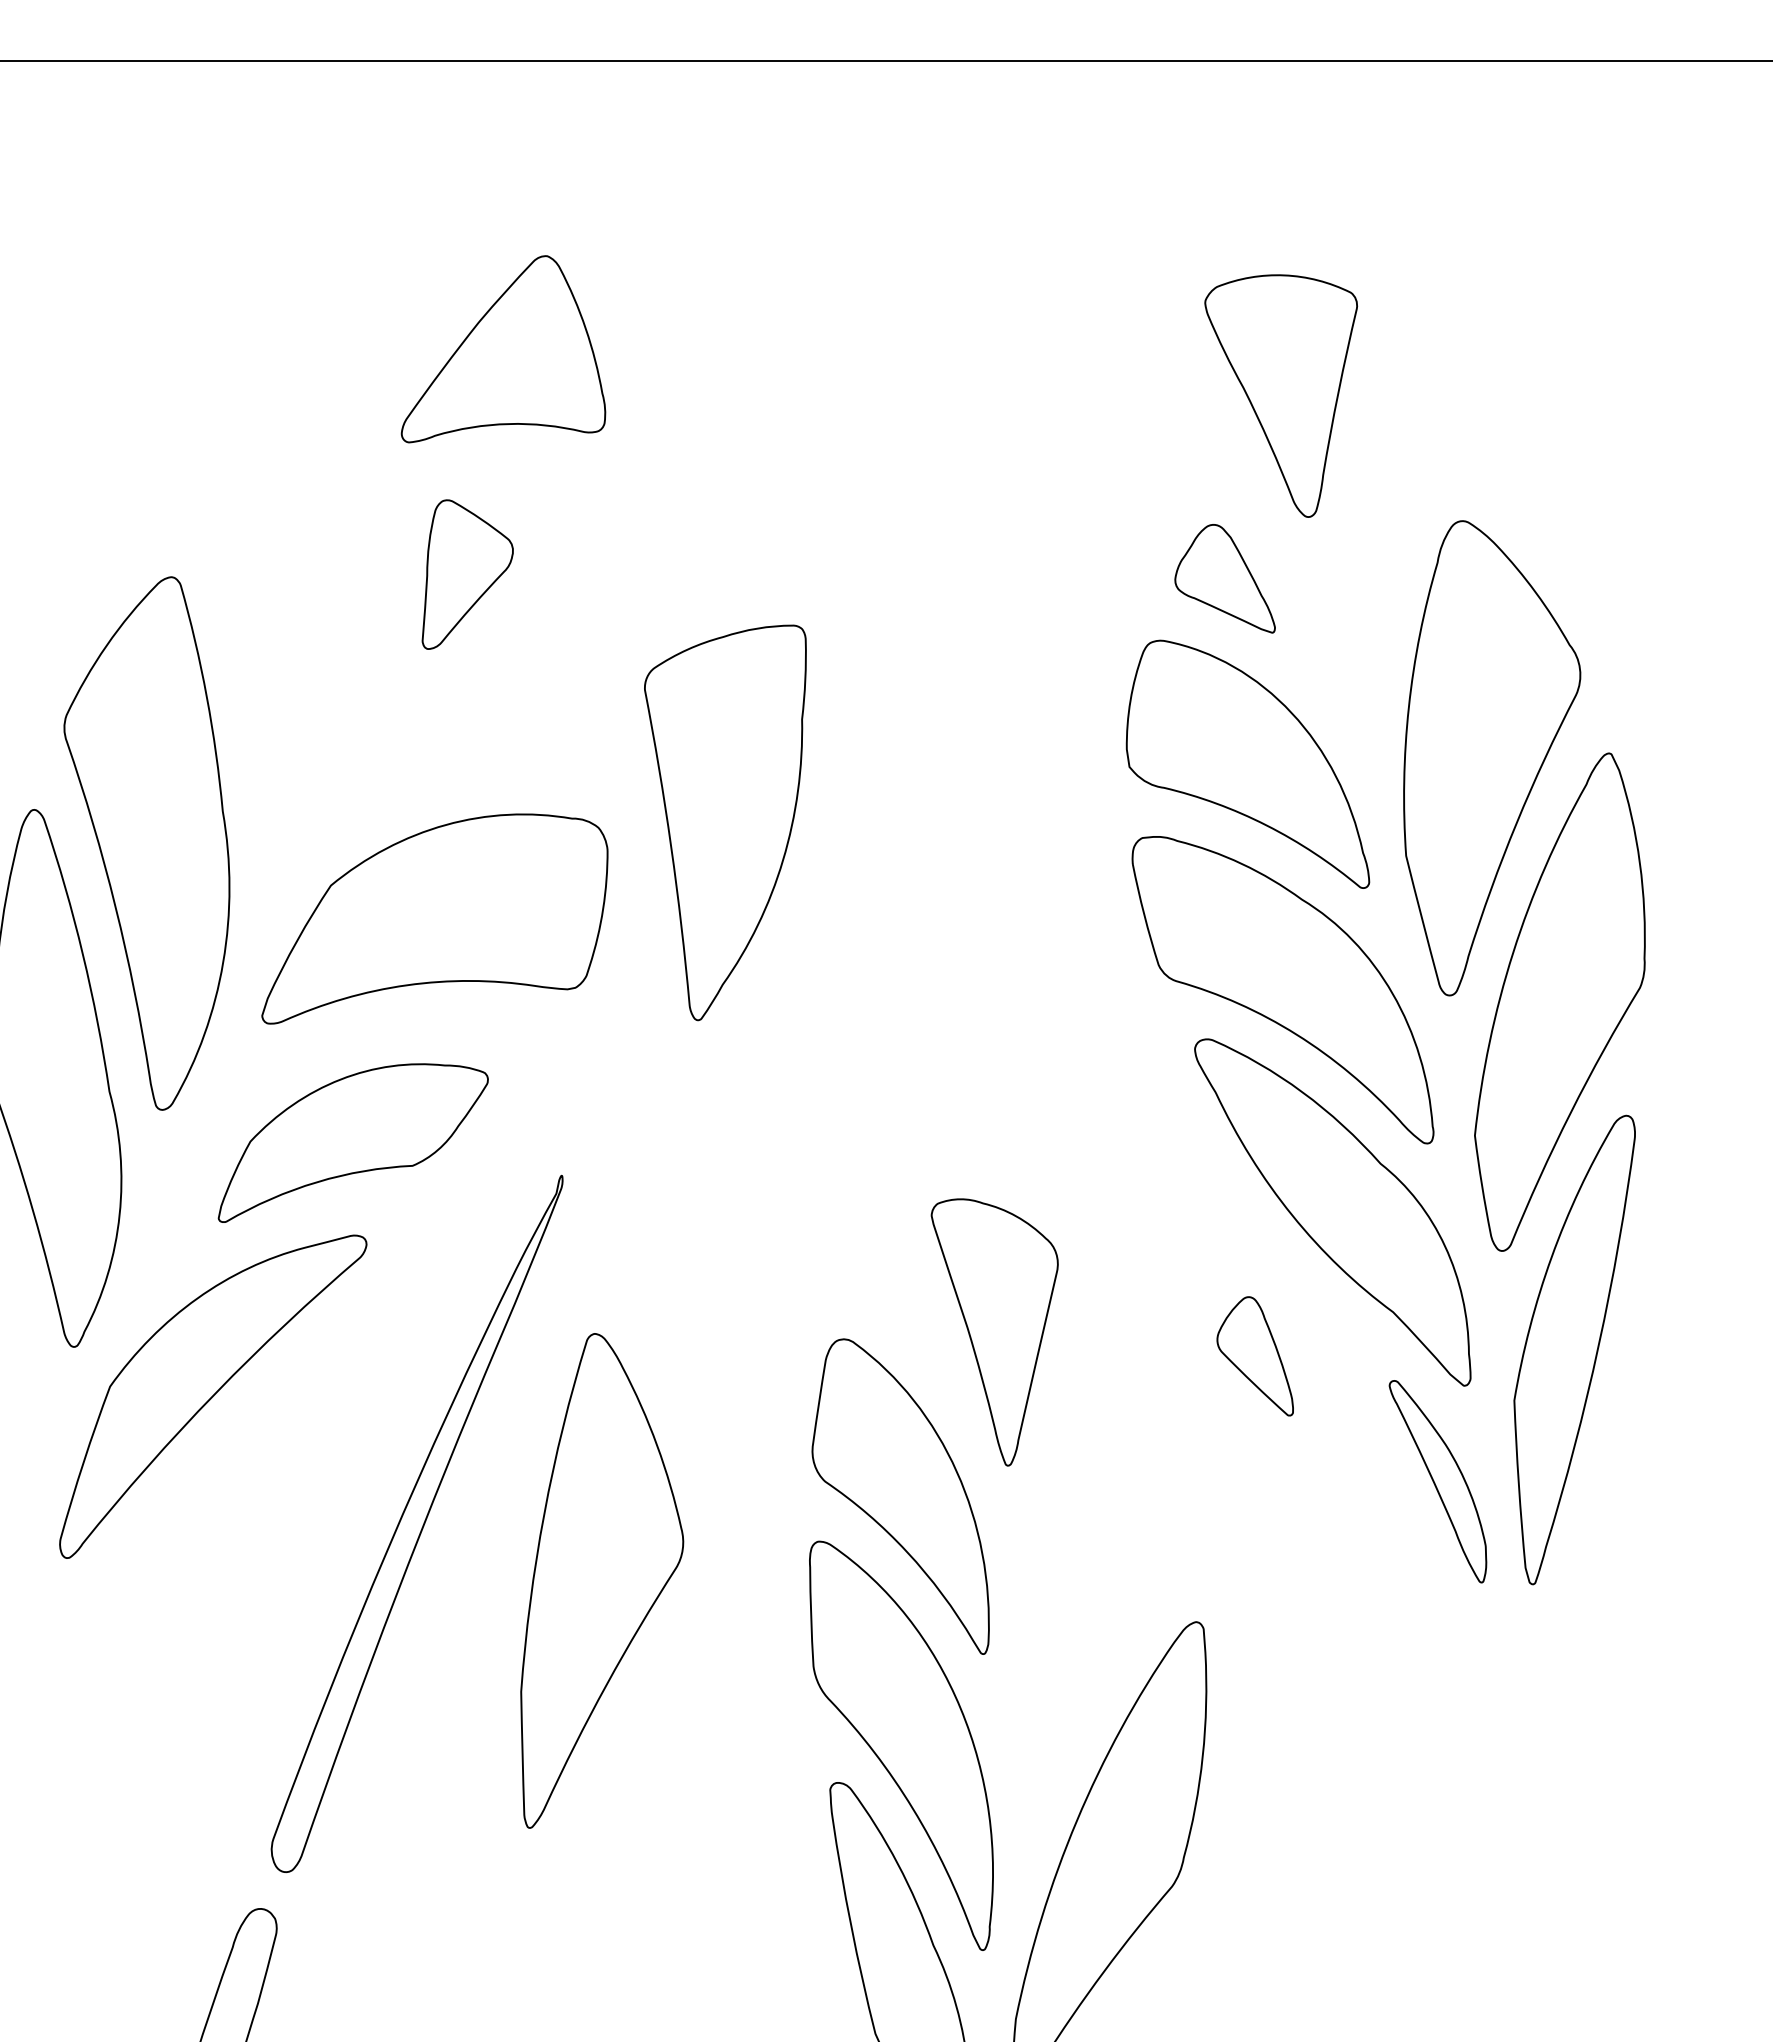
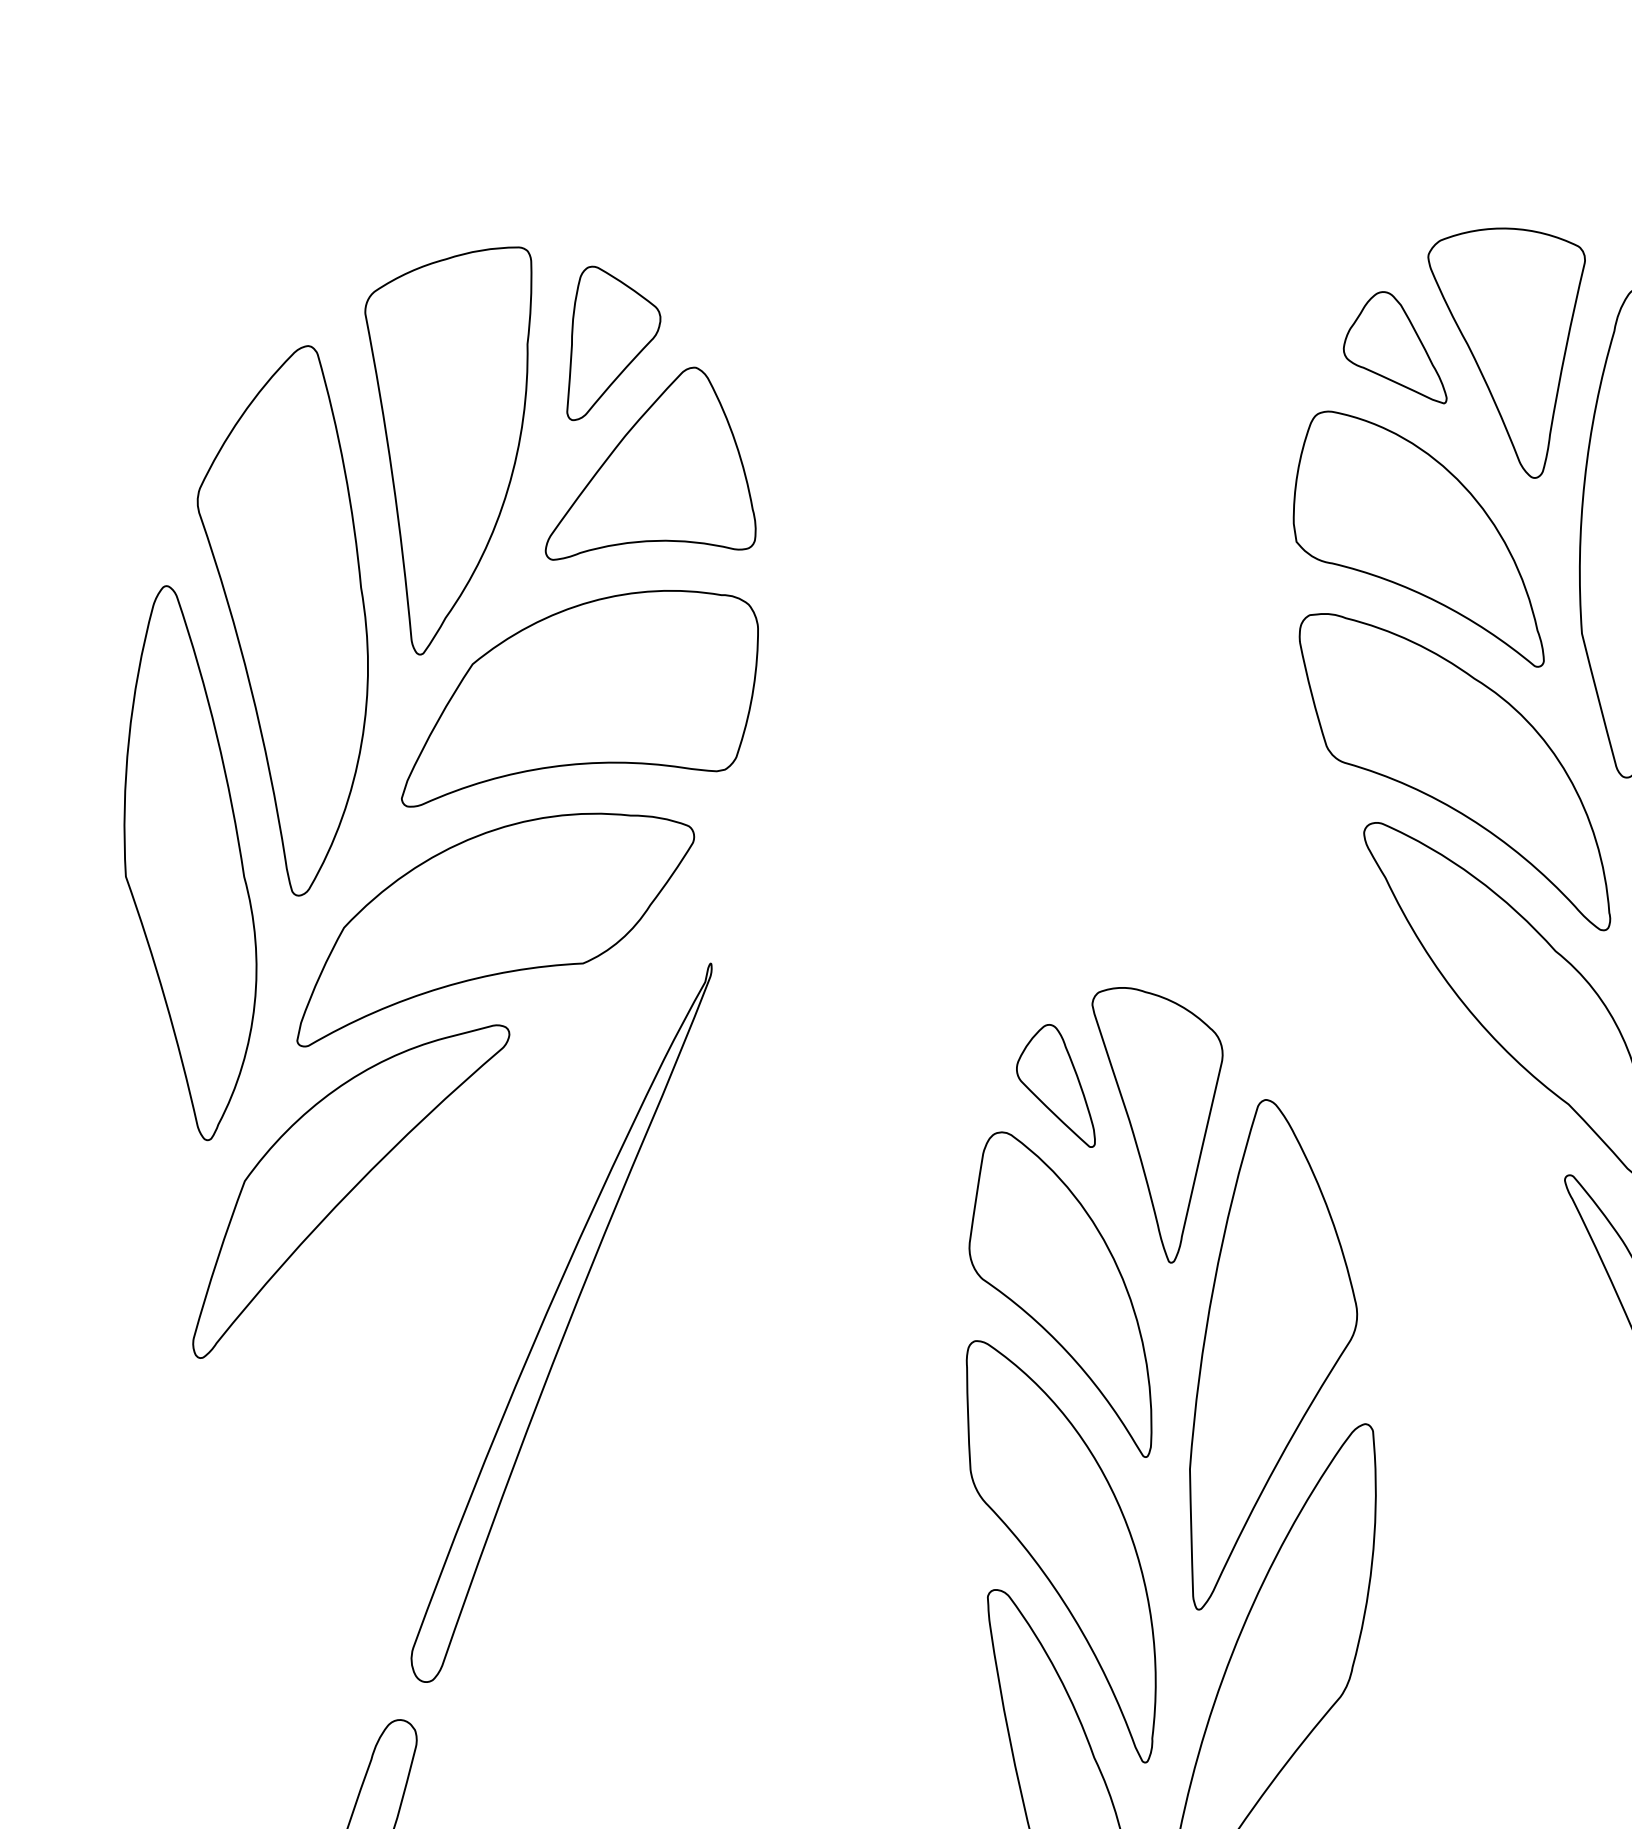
part: (503, 349) -> (650, 463), moved
part: (1280, 395) -> (1505, 352), moved
part: (725, 822) -> (448, 450), moved
part: (353, 1142) -> (495, 929), size x1.43
part: (1254, 1356) -> (1055, 1086), moved
part: (602, 1580) -> (1273, 1354), moved

